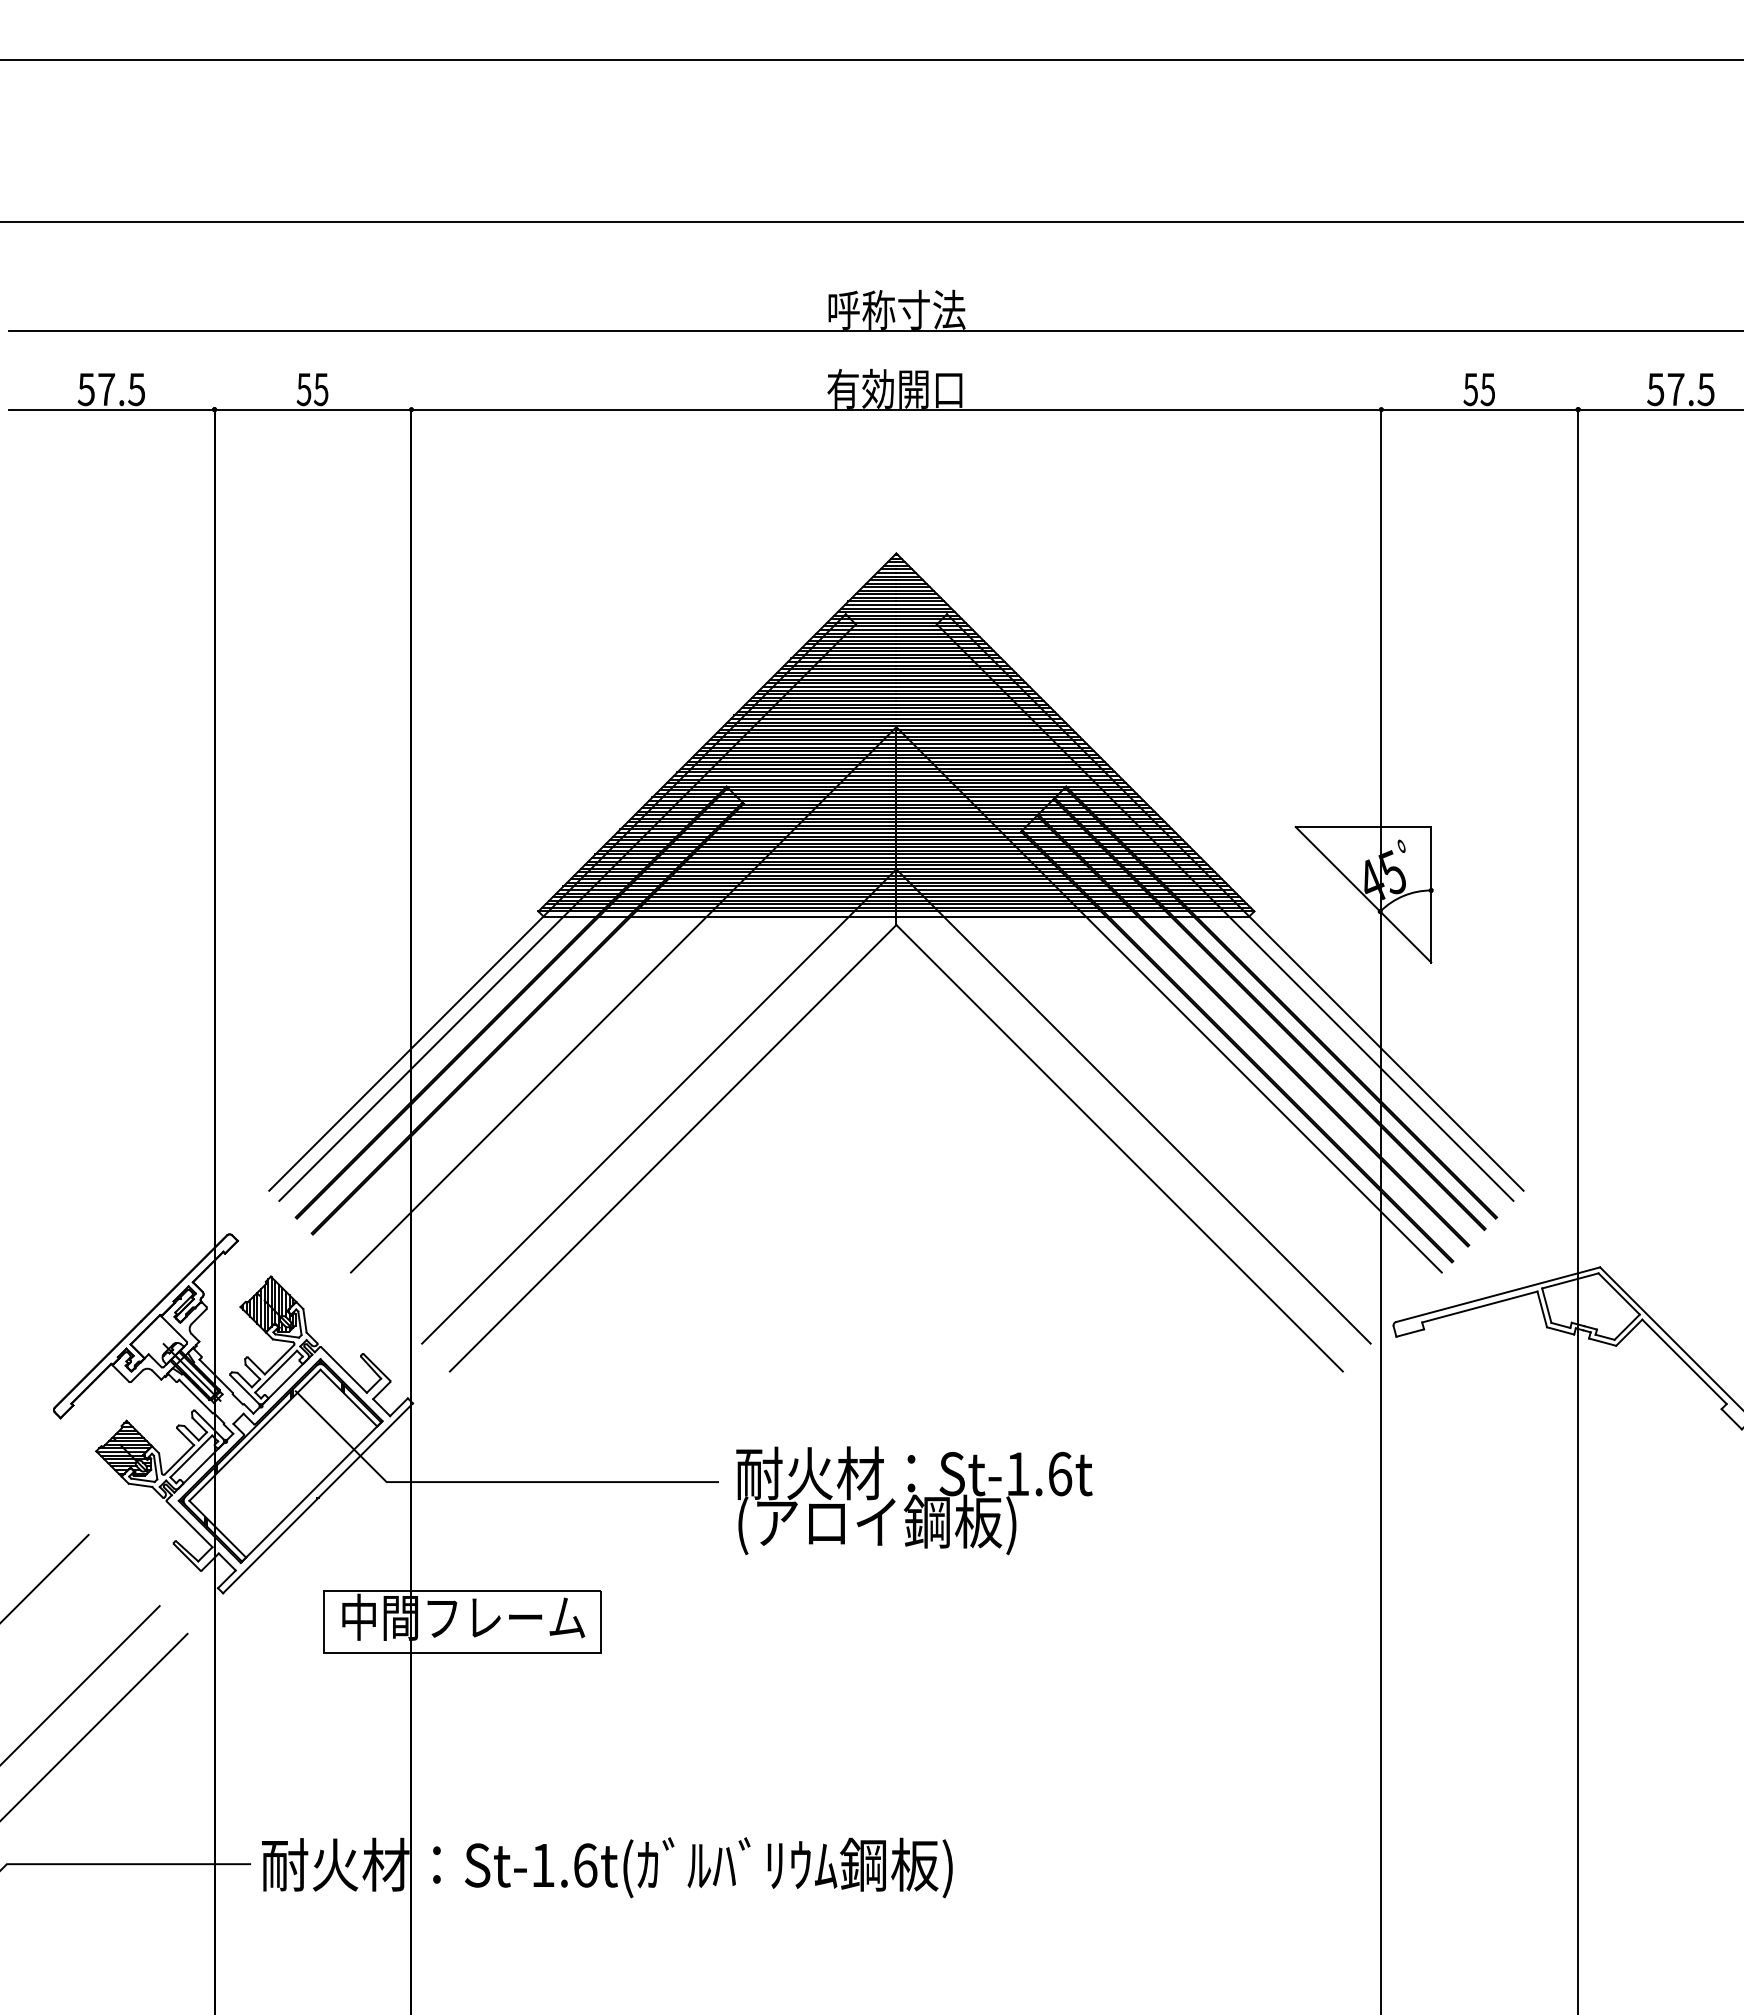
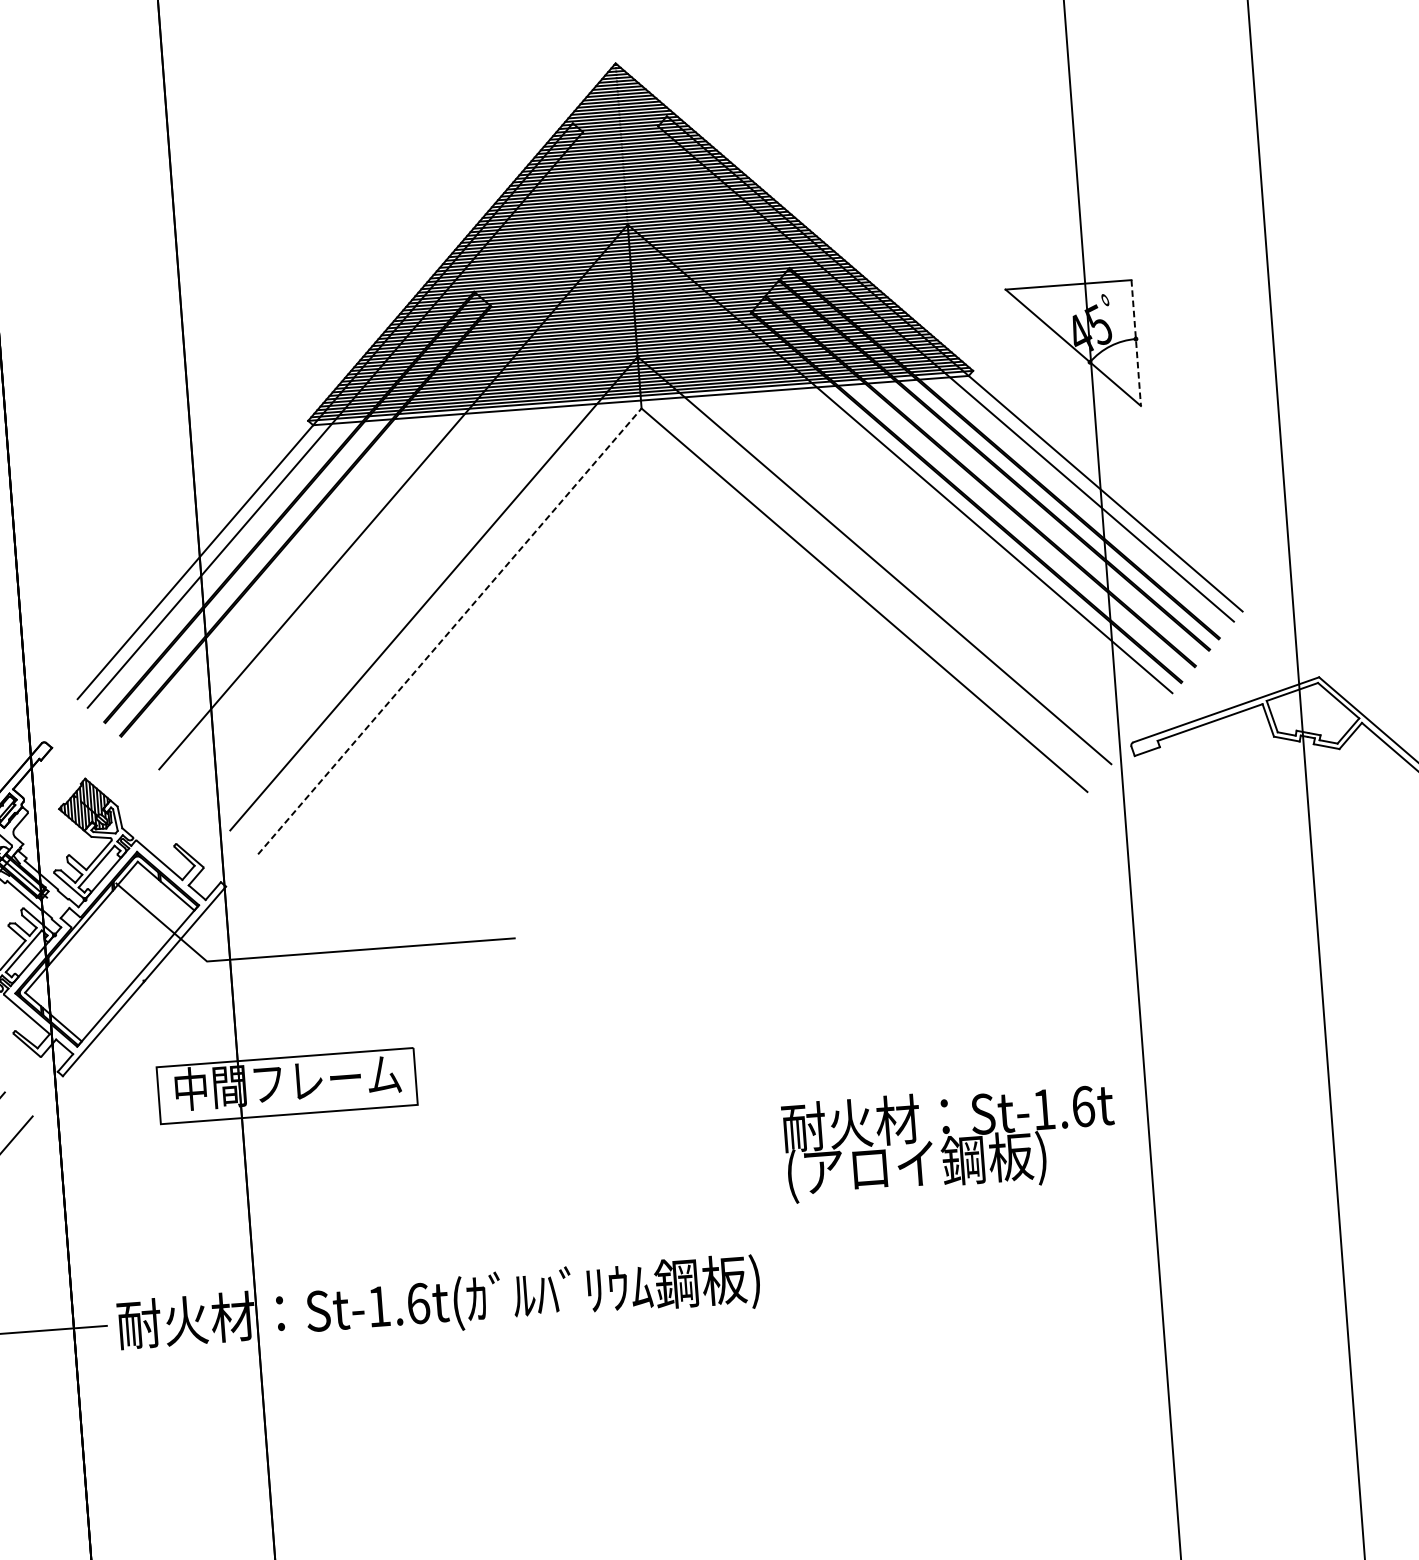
line: (1431, 894) -> (1136, 342), solid -> dashed
line: (673, 1148) -> (450, 631), solid -> dashed
text: (914, 1500) -> (949, 1141), moved

